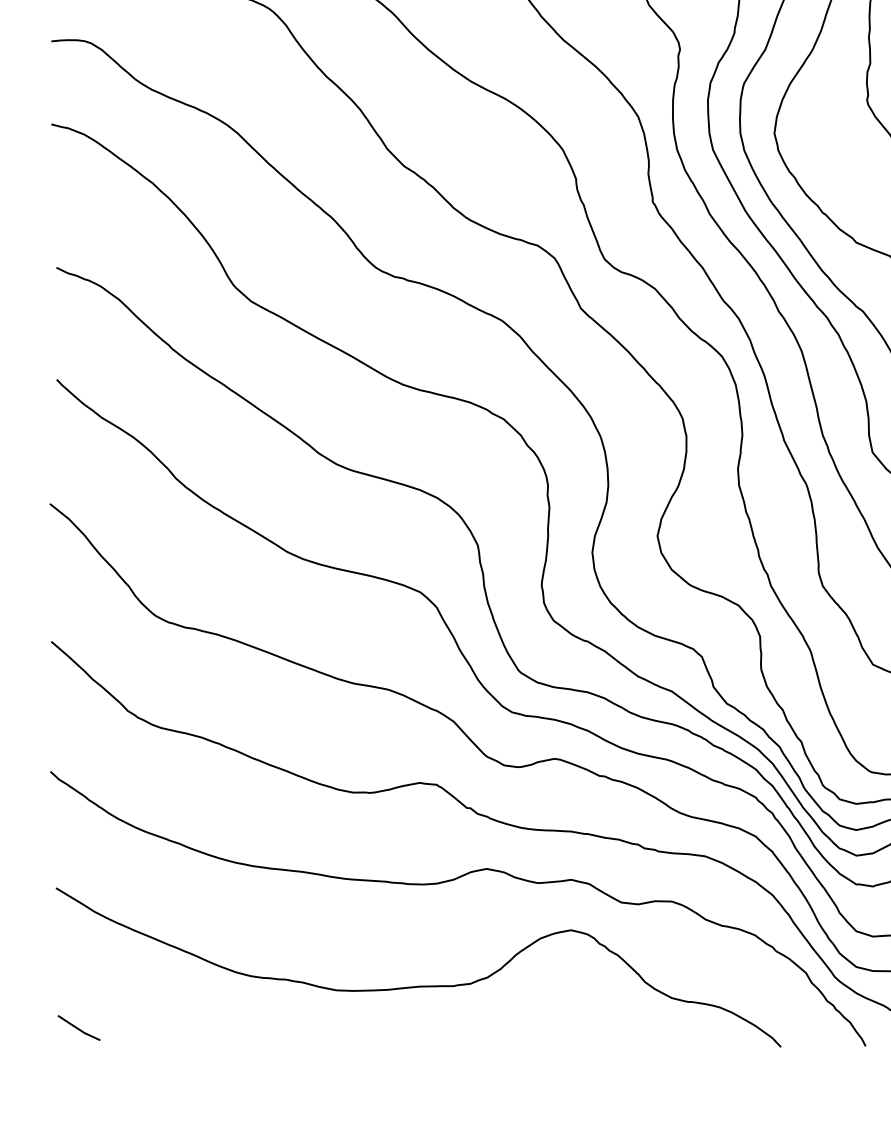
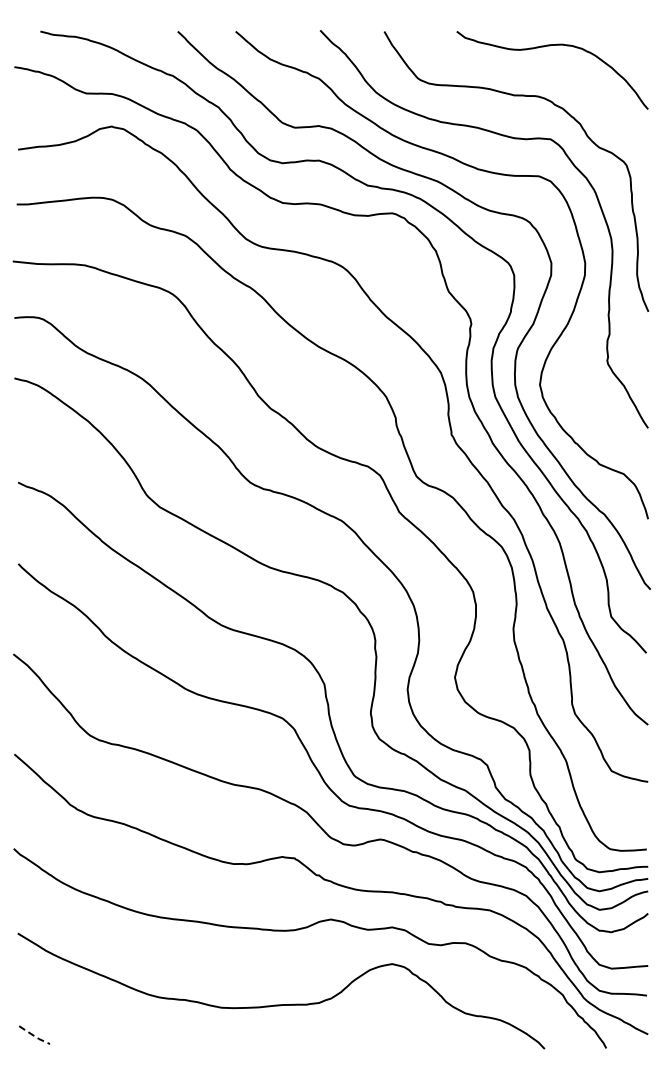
line: (78, 1029) -> (34, 1036), solid -> dashed

